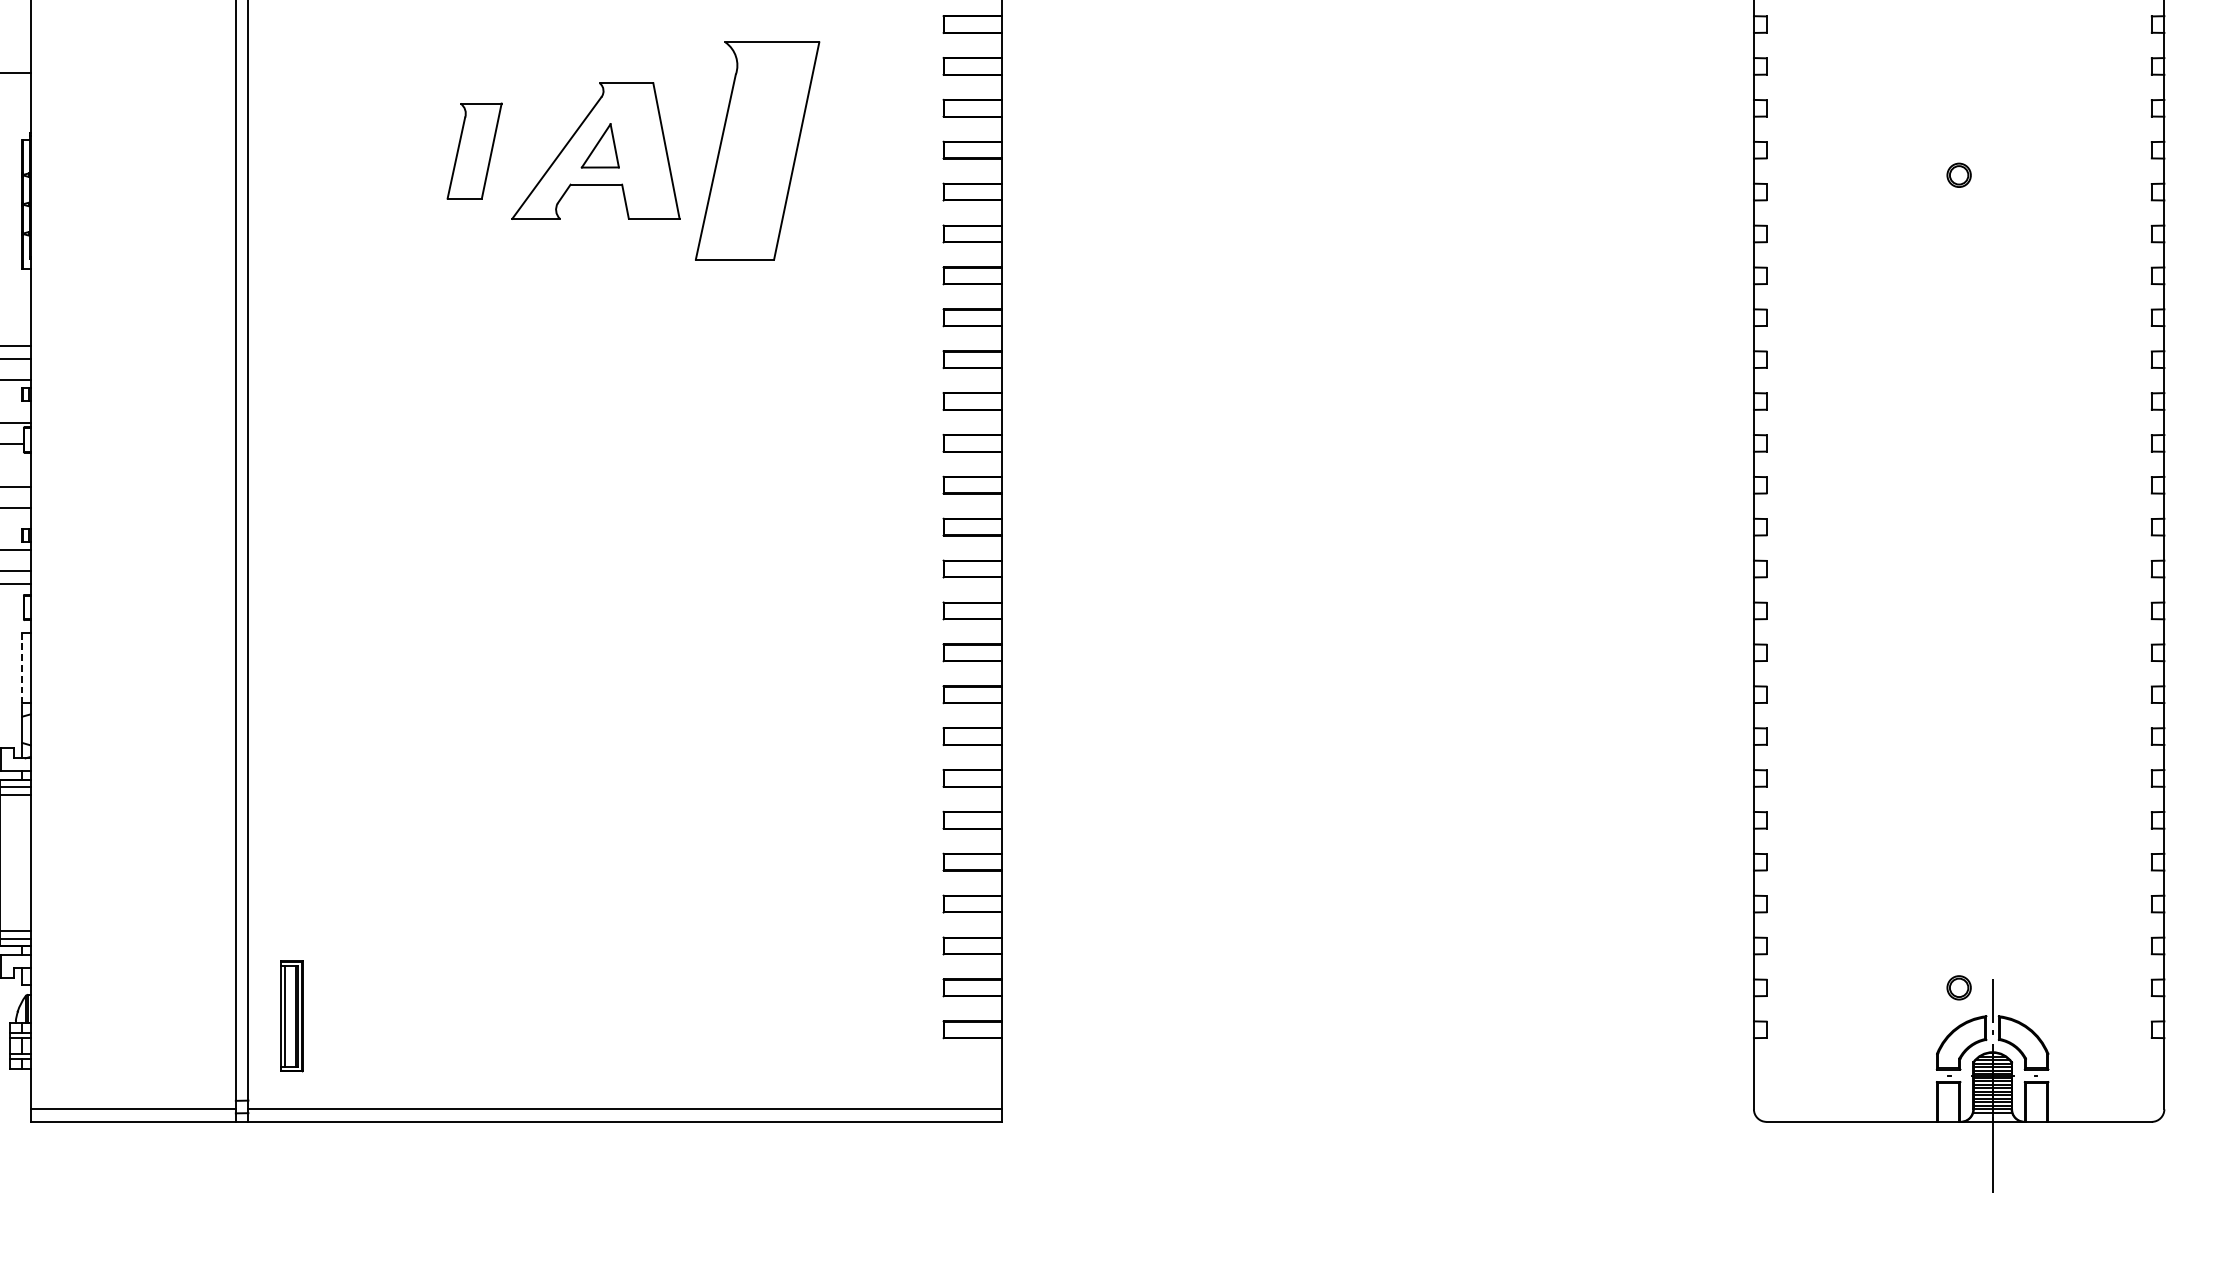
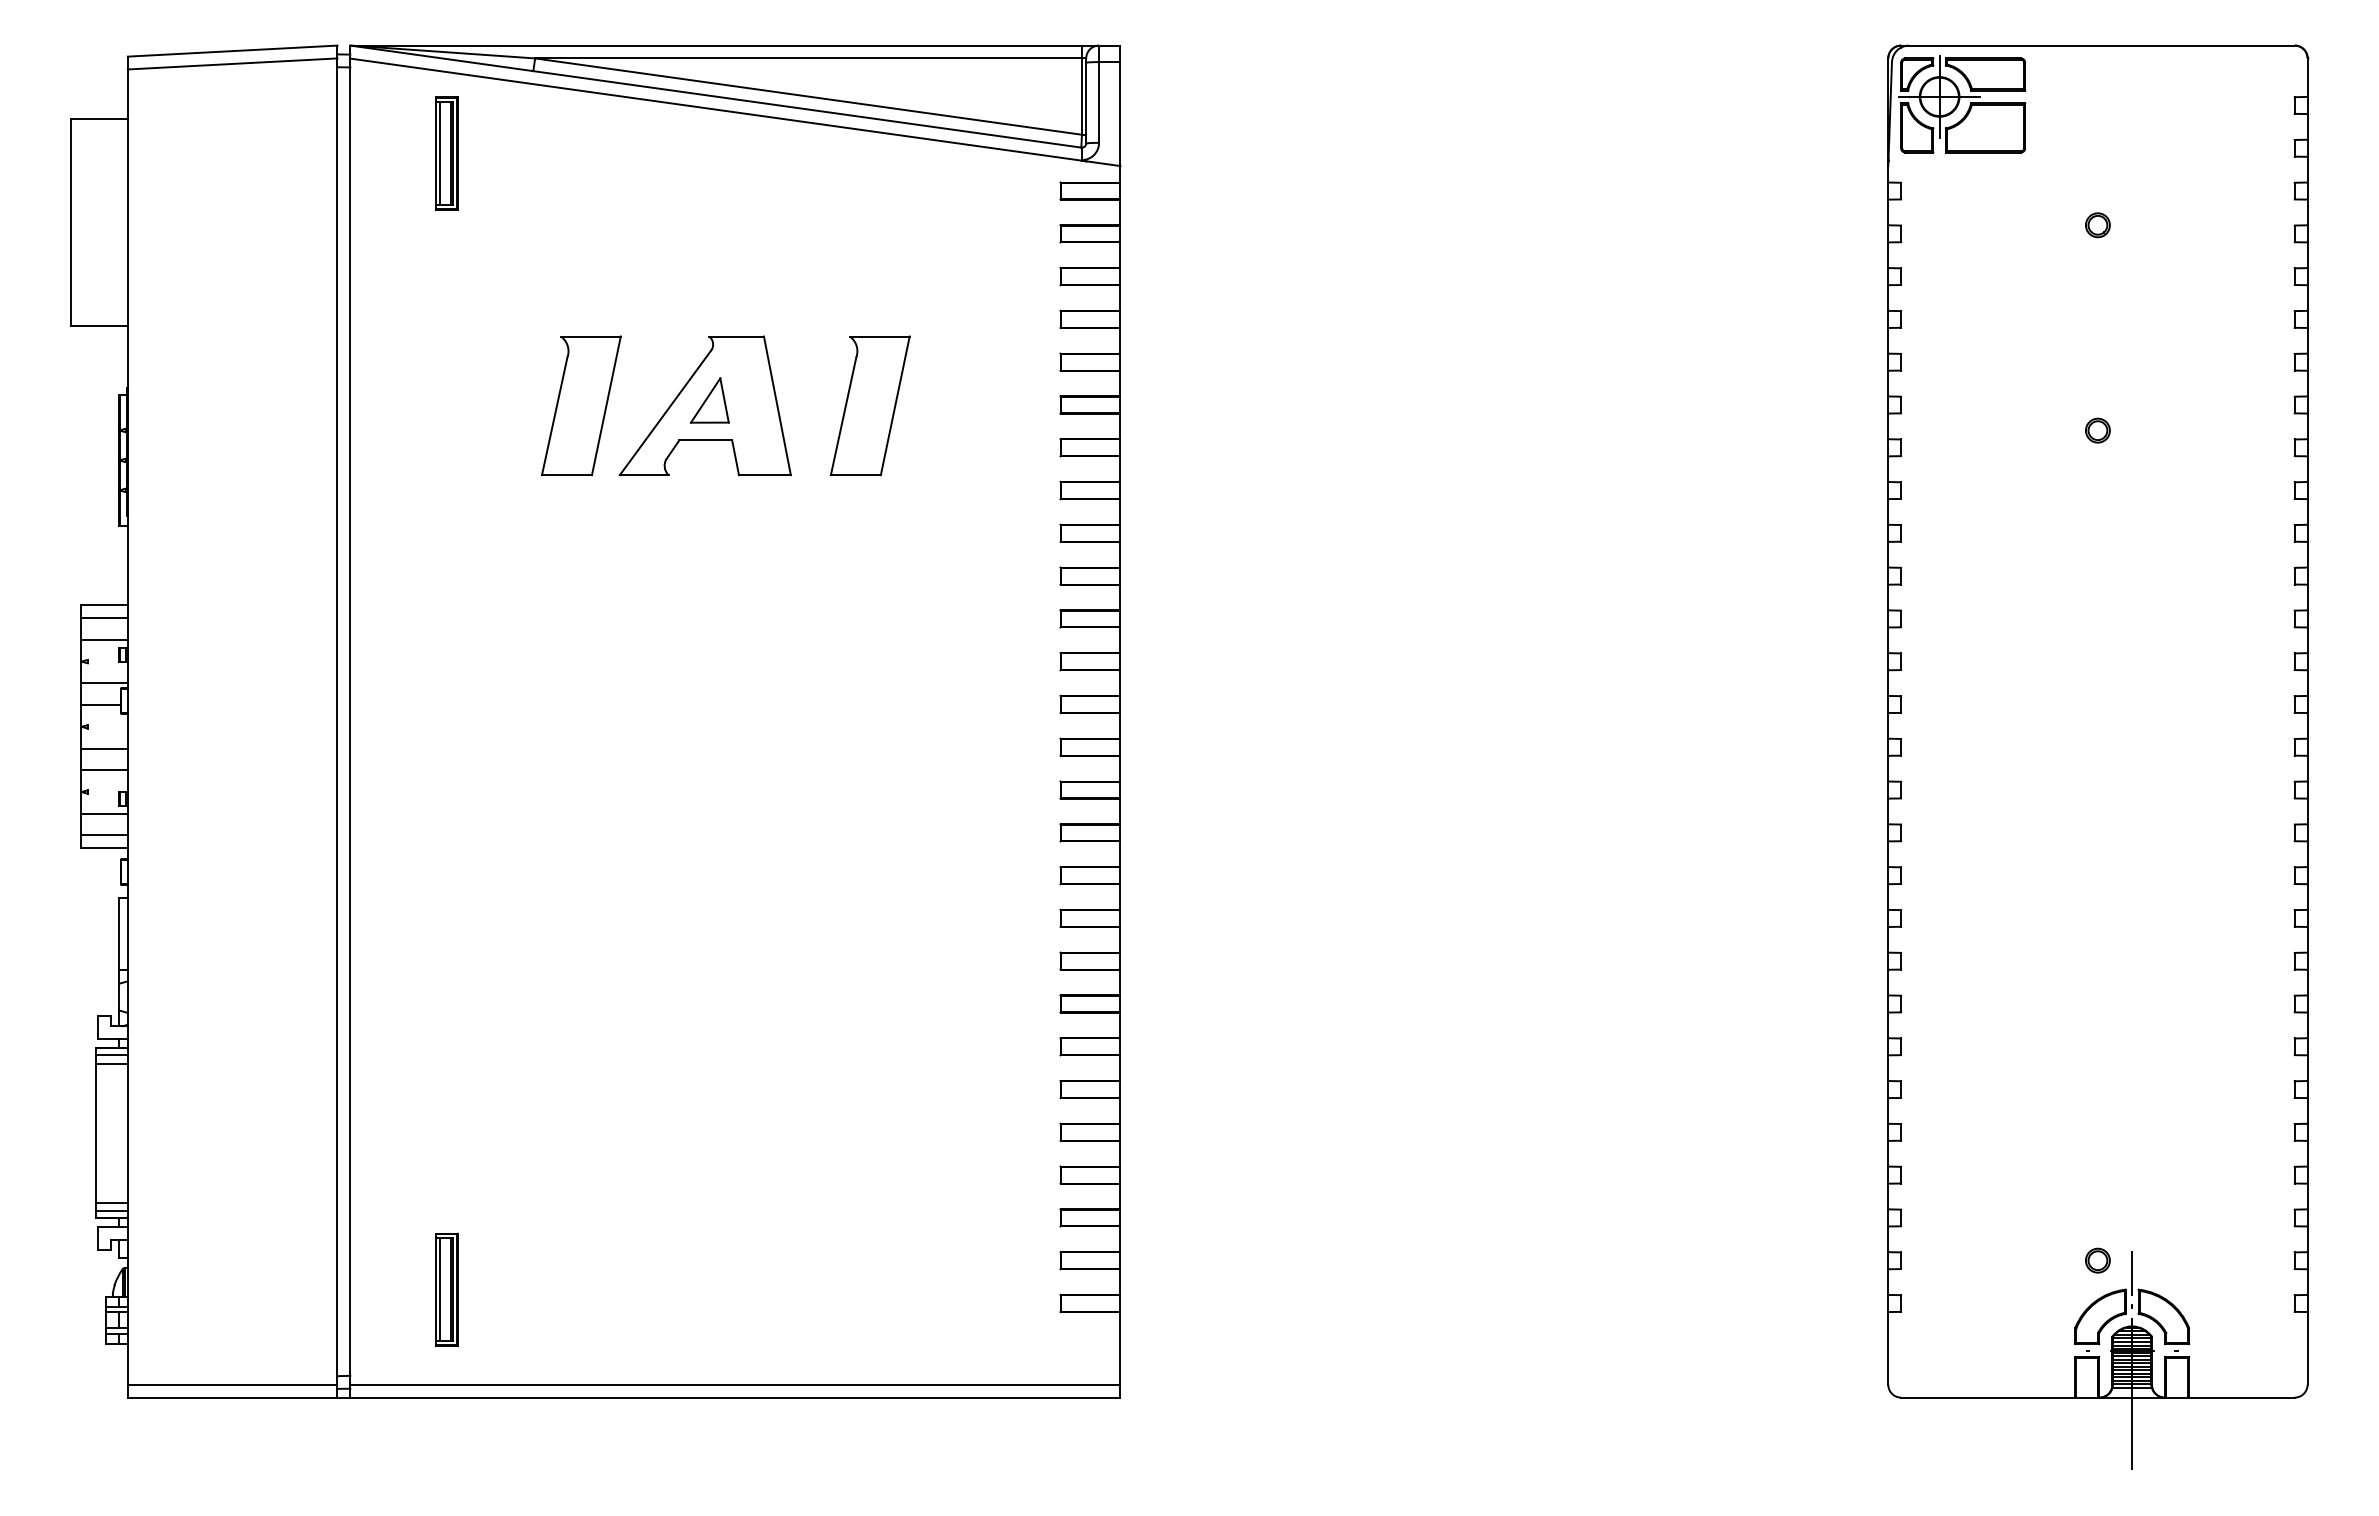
part: (474, 150) -> (581, 405), size x1.43
part: (756, 150) -> (869, 405), size x0.62
line: (22, 667) -> (119, 933), dashed -> solid
part: (291, 1016) -> (446, 1289), moved

